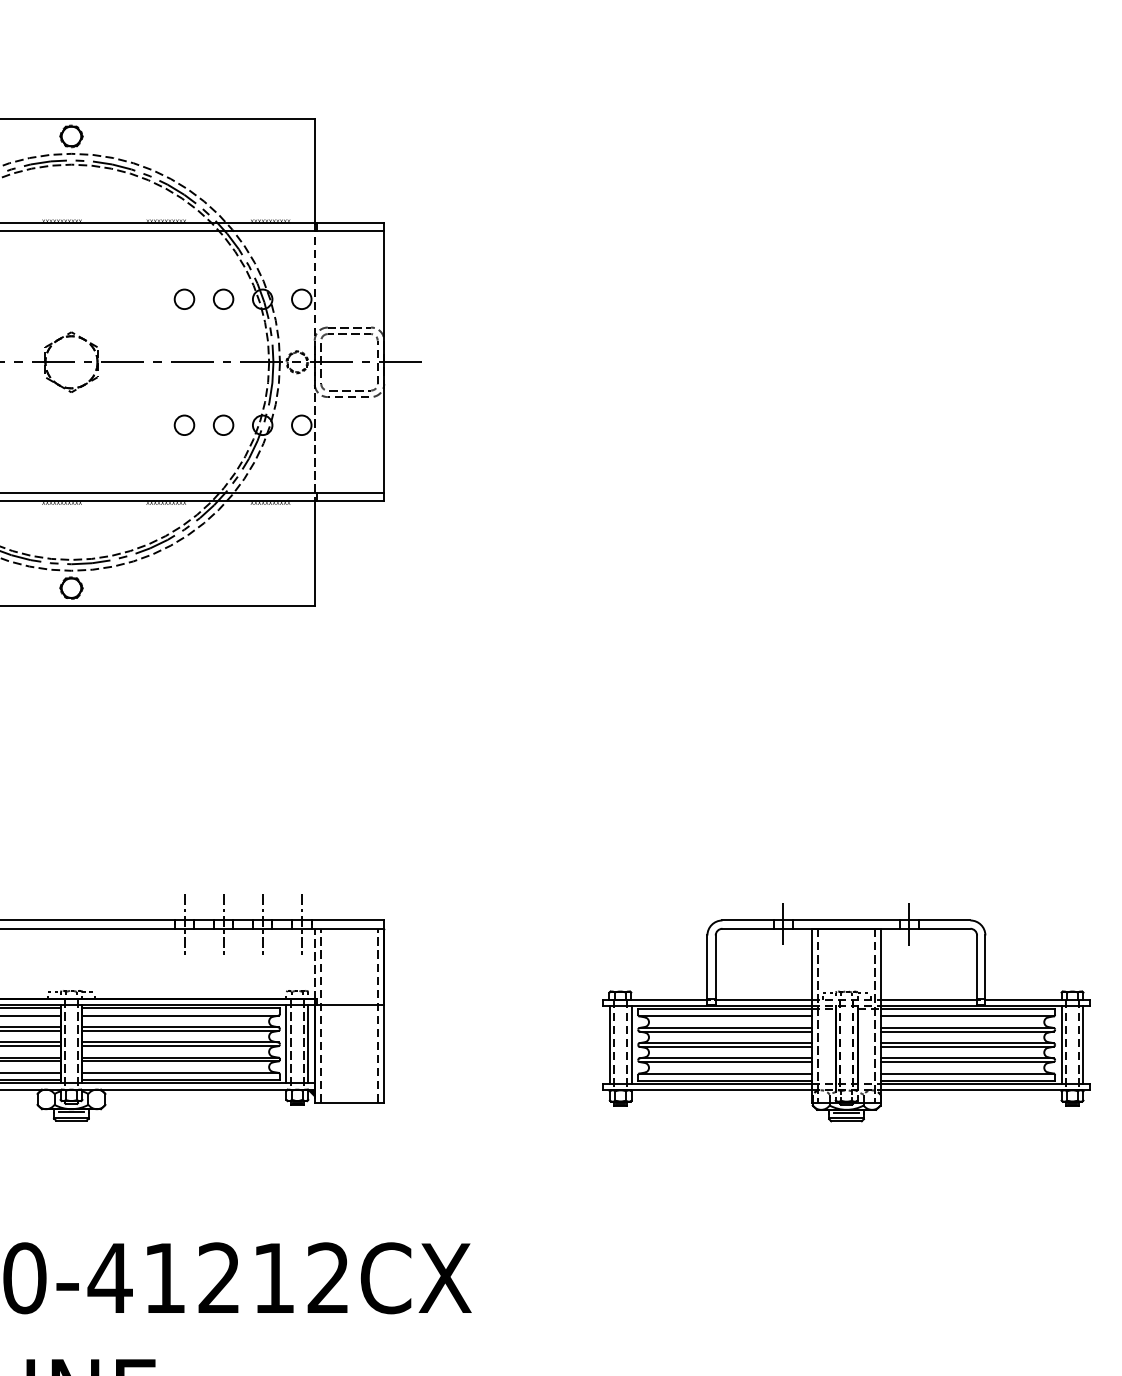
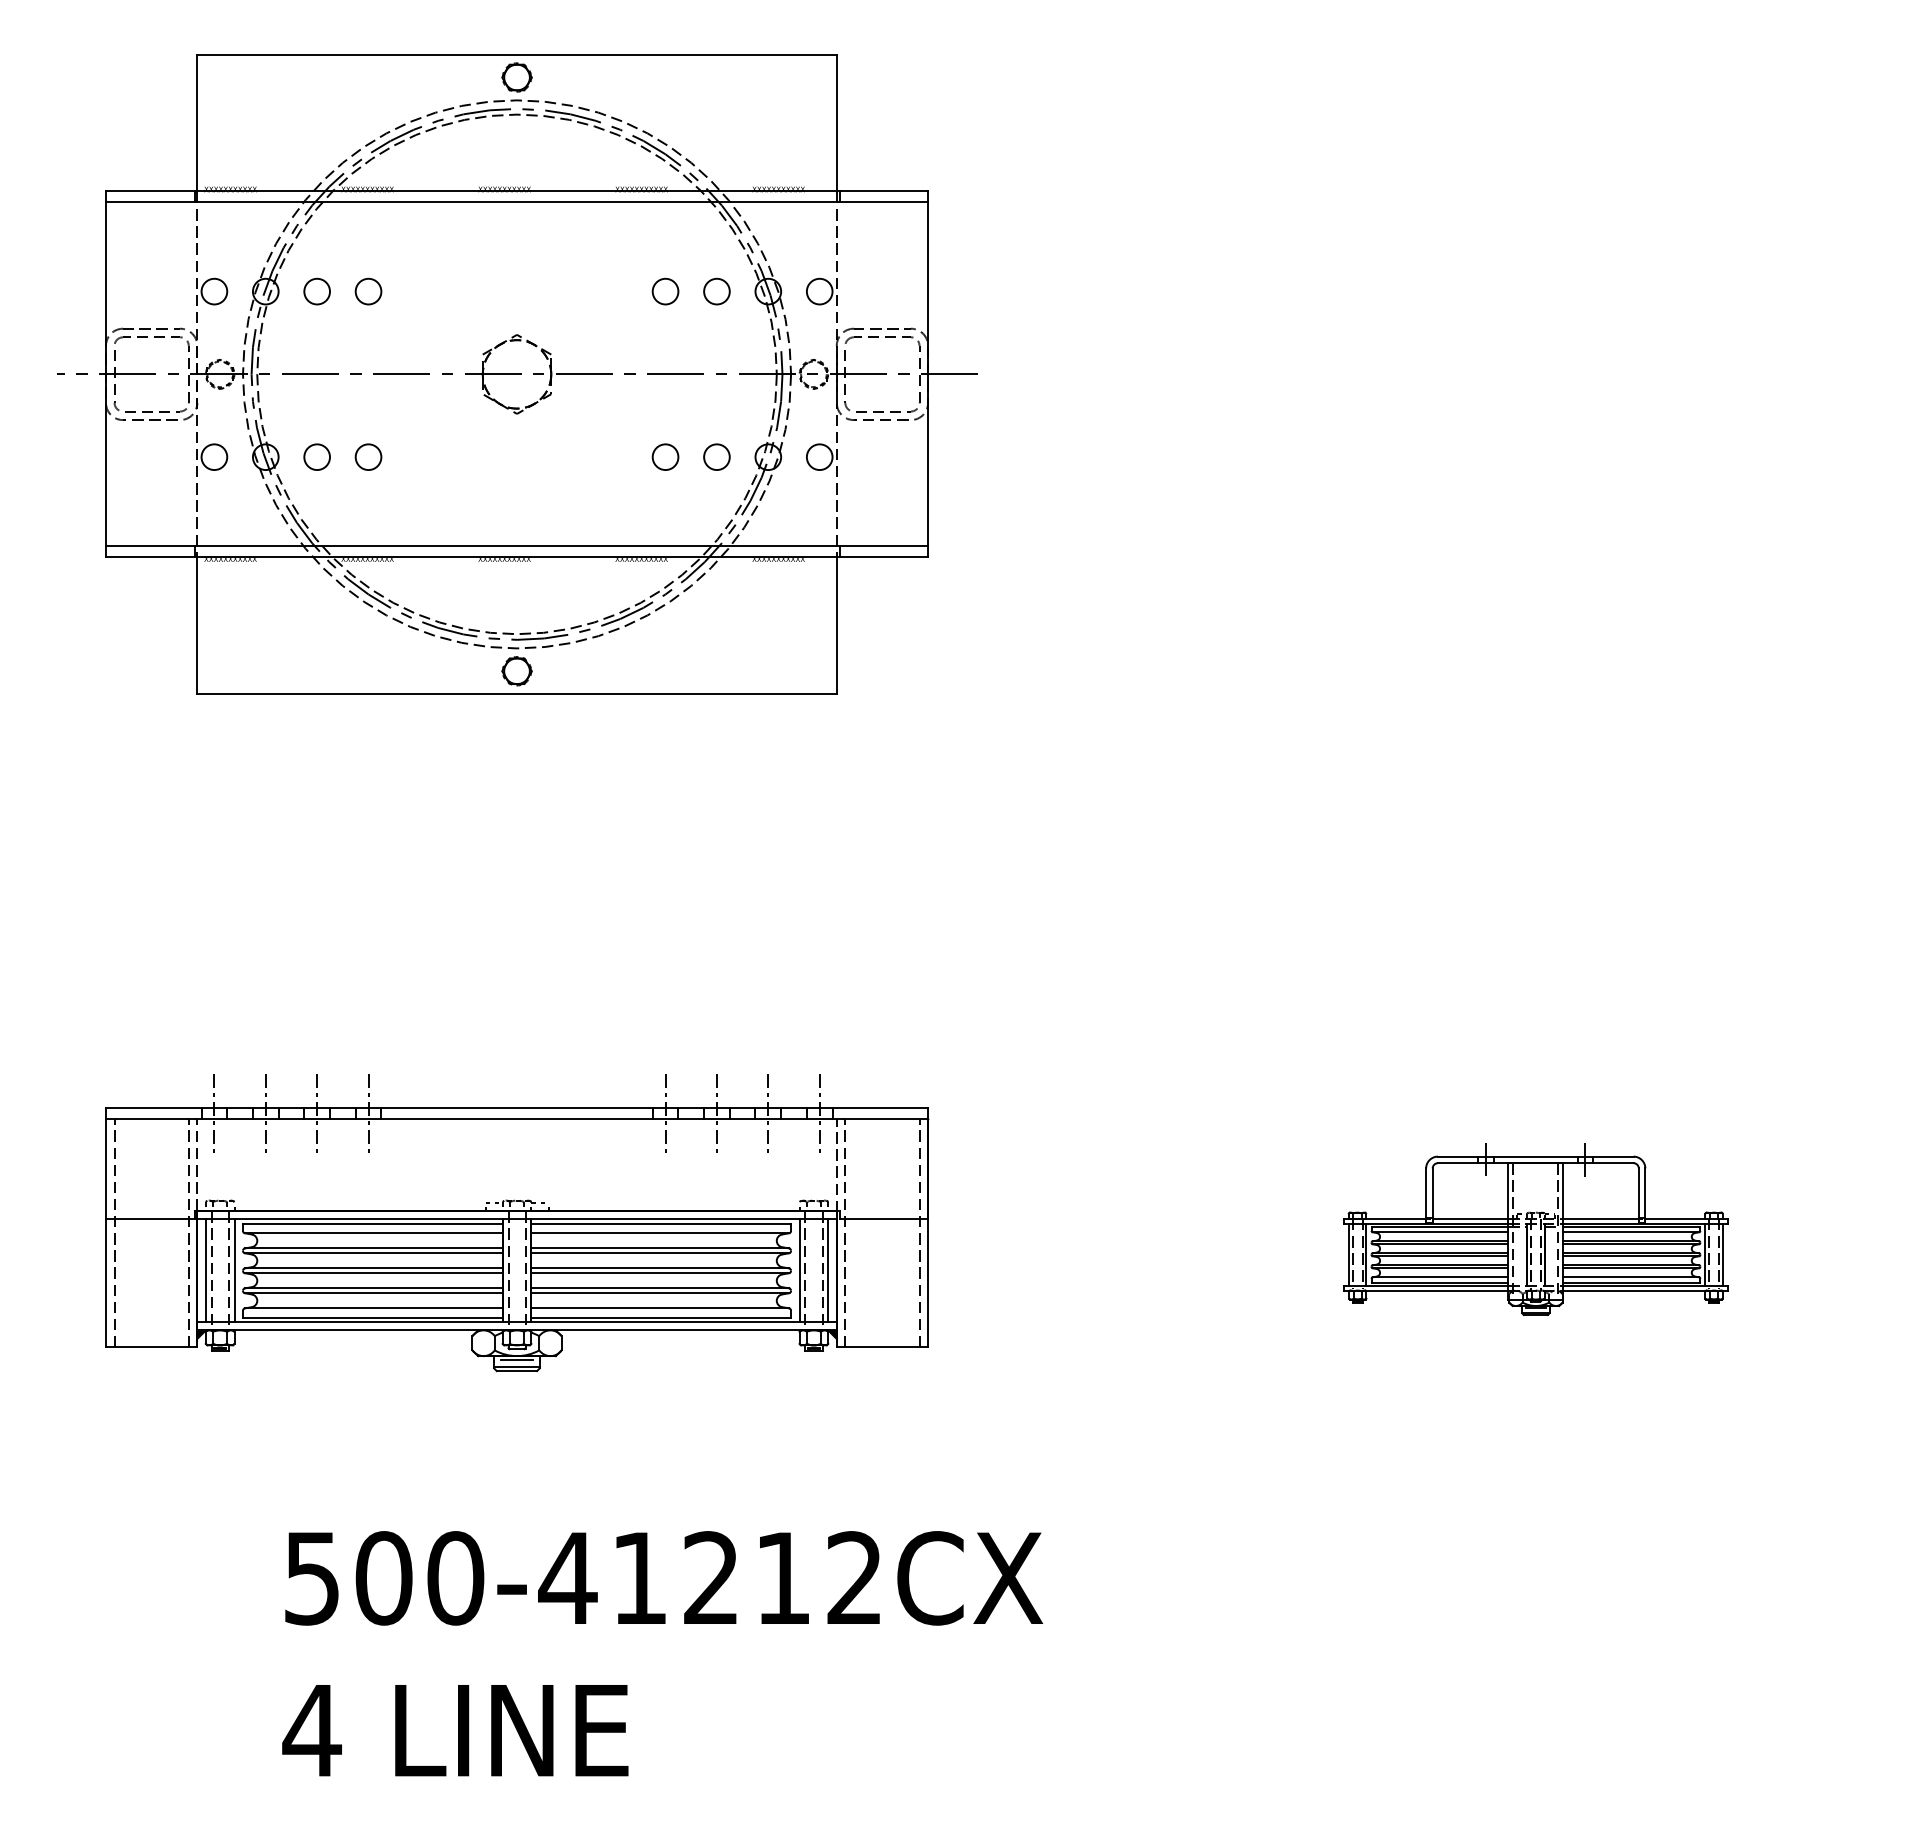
part: (846, 1012) -> (1535, 1229), size x0.6

